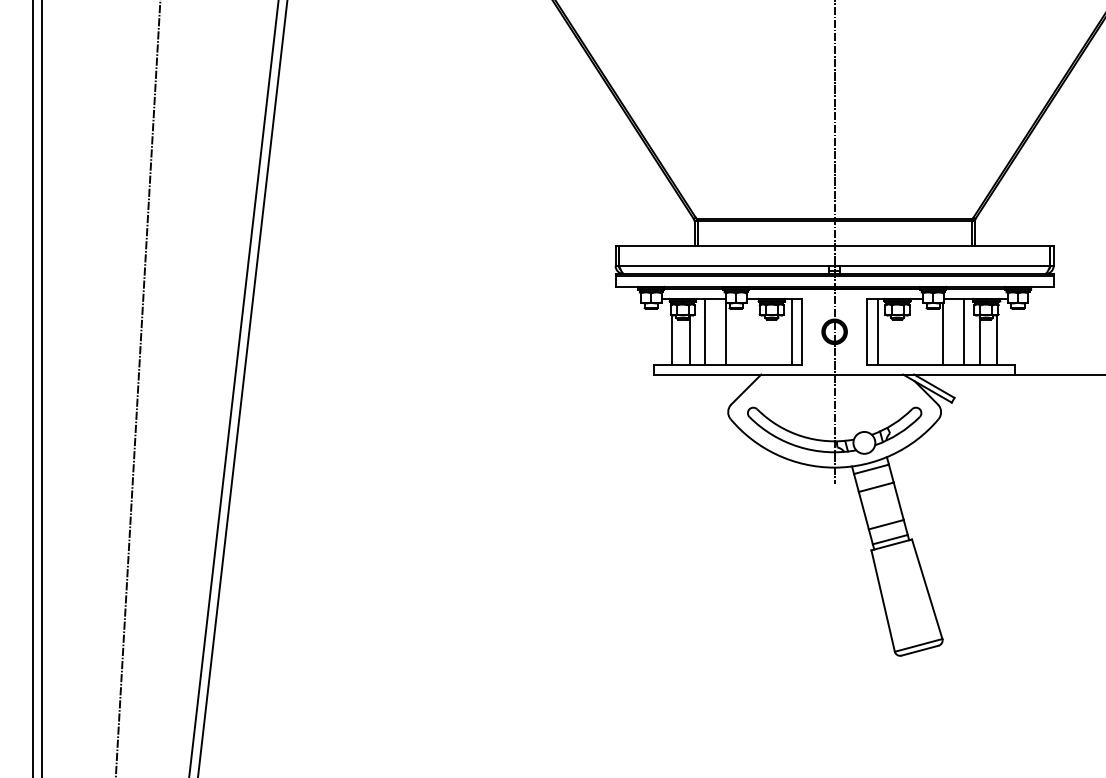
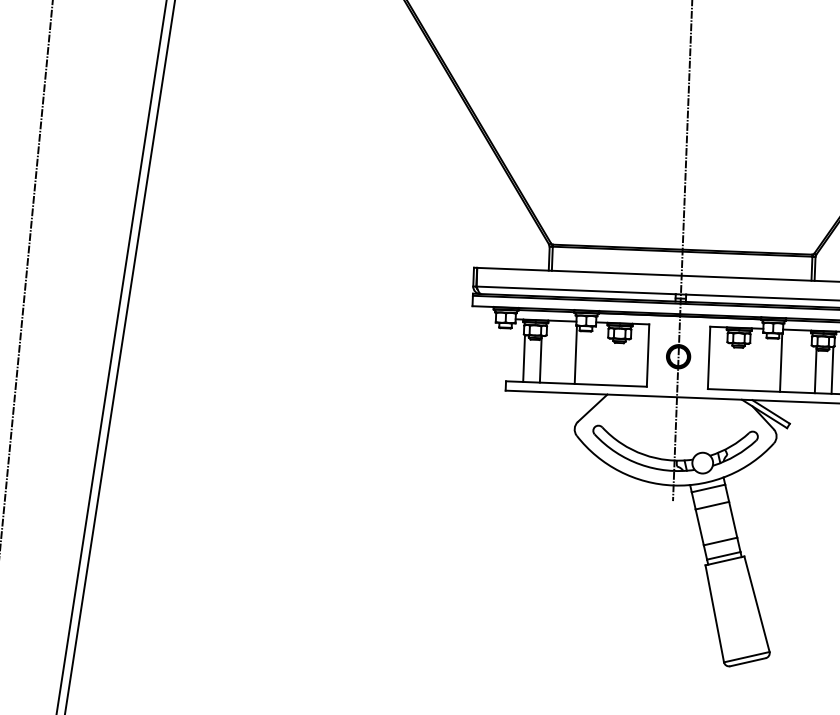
line: (704, 331) -> (555, 351), removed
line: (791, 331) -> (637, 354), removed
line: (877, 331) -> (719, 357), removed
line: (964, 331) -> (801, 361), removed

